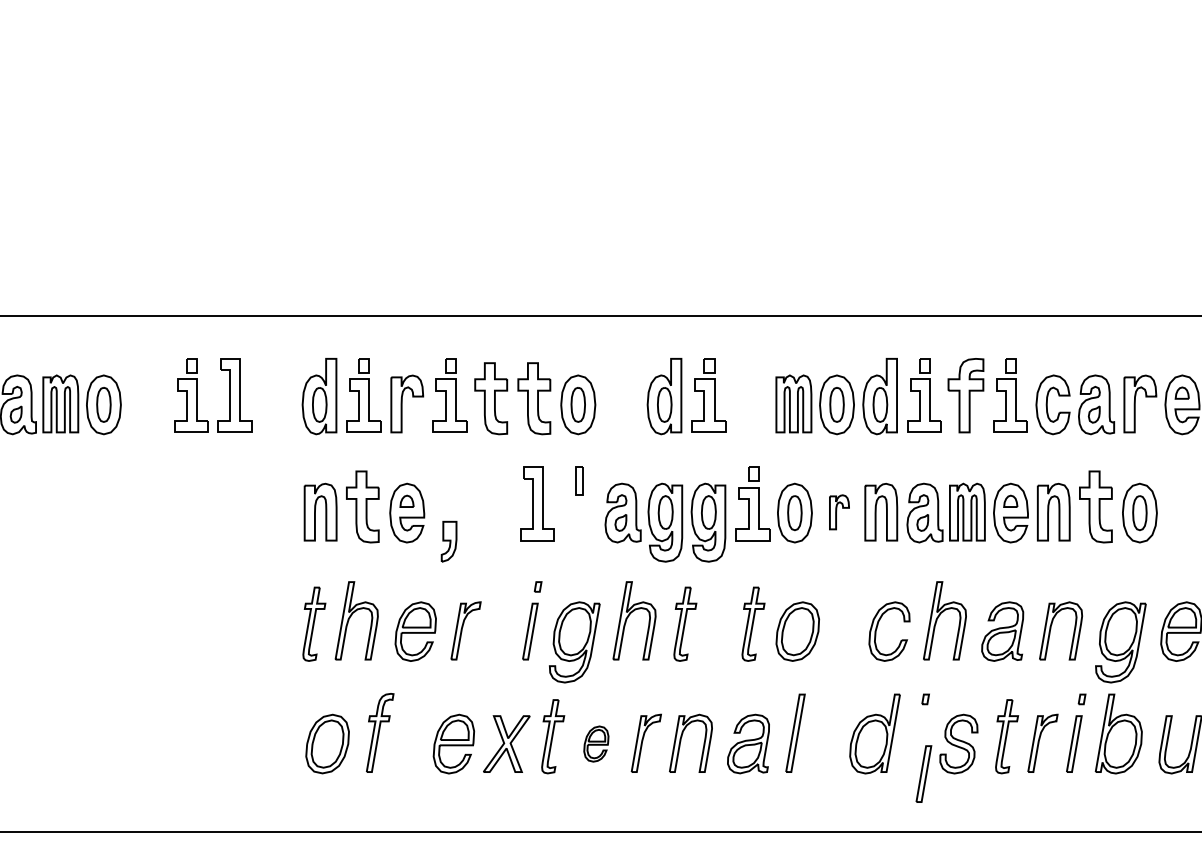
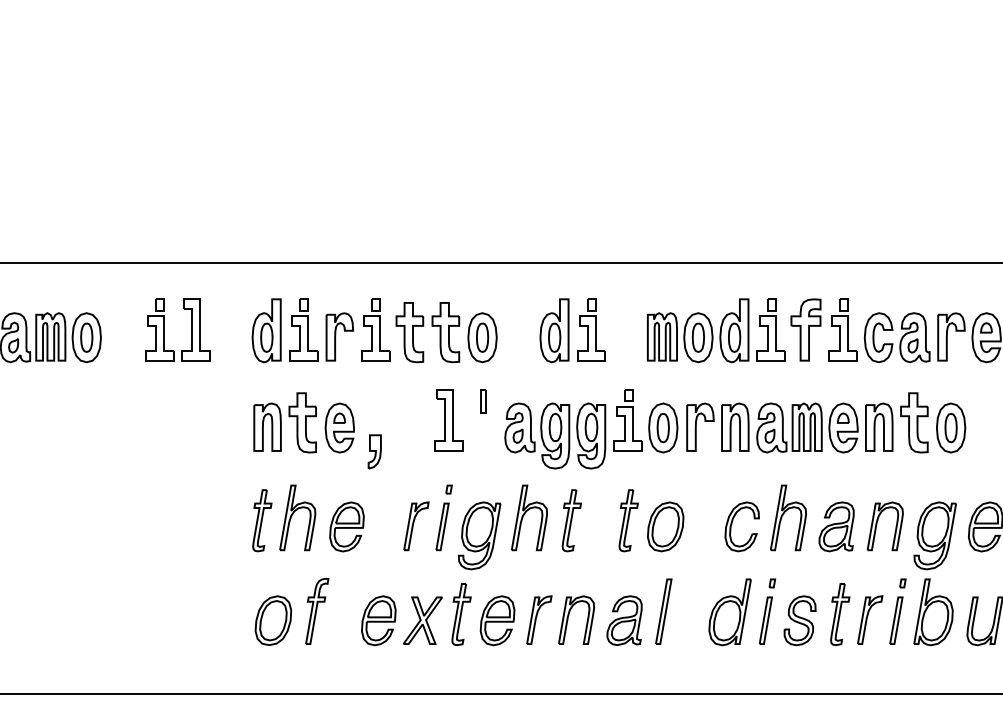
part: (839, 512) -> (700, 427), size x1.67
part: (465, 630) -> (415, 525), moved
part: (596, 743) -> (497, 620), size x1.67
part: (923, 773) -> (765, 620), moved

